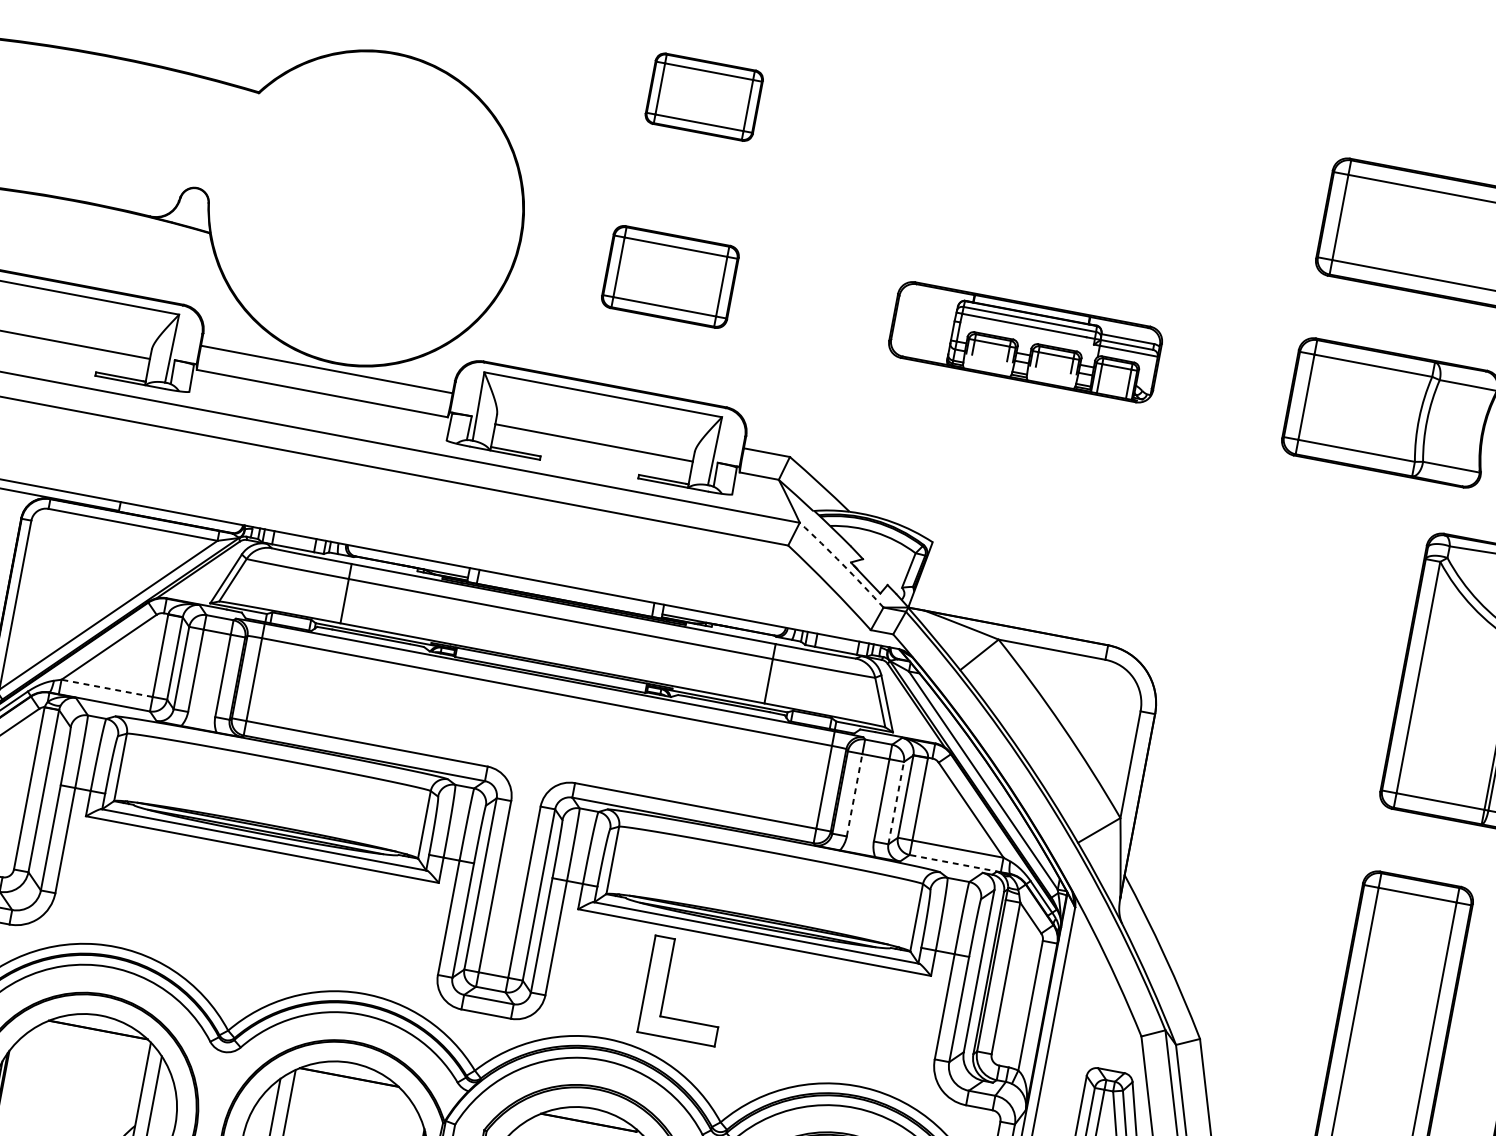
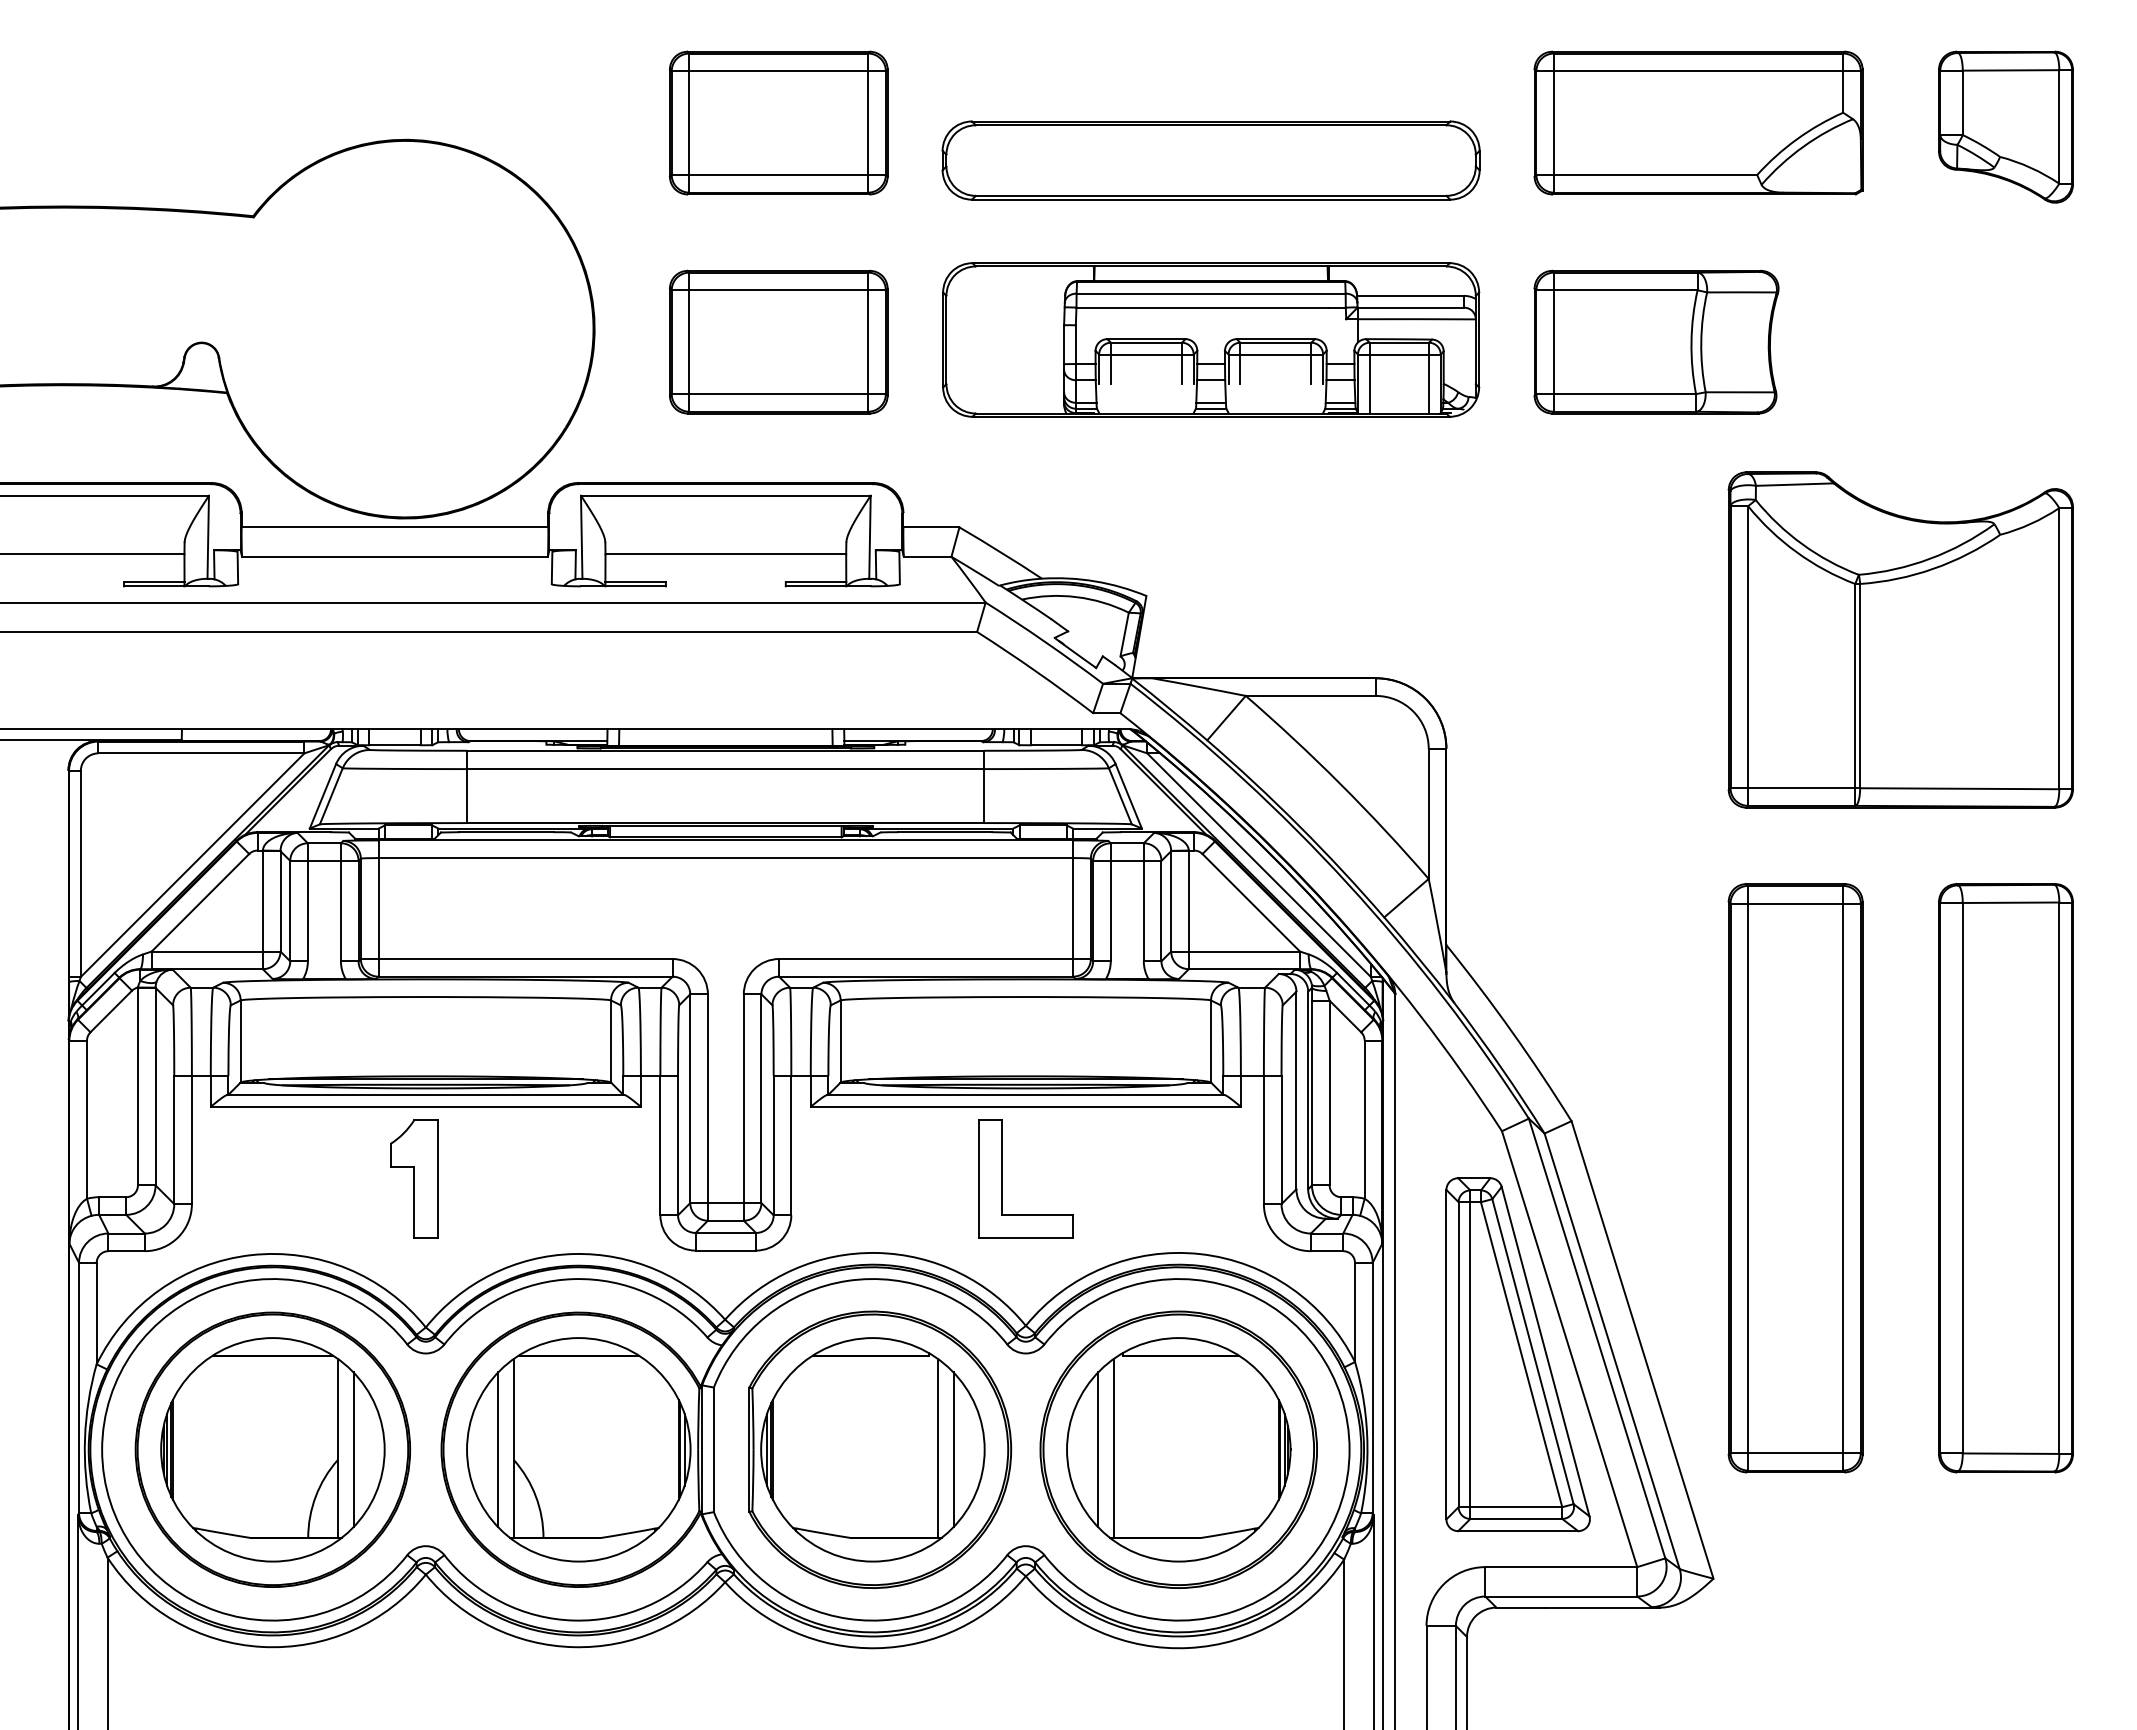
part: (704, 96) -> (778, 122), size x1.67
part: (1052, 194) -> (1210, 160), added
part: (670, 276) -> (778, 341), size x1.43
part: (1025, 341) -> (1211, 339), size x1.67
arc: (842, 563) -> (1045, 641), dashed -> solid
line: (107, 688) -> (207, 951), dashed -> solid
line: (854, 794) -> (1110, 910), dashed -> solid
line: (896, 802) -> (1161, 910), dashed -> solid
line: (955, 863) -> (1244, 969), dashed -> solid
part: (241, 906) -> (414, 1178), added
part: (666, 986) -> (1002, 1178), moved

